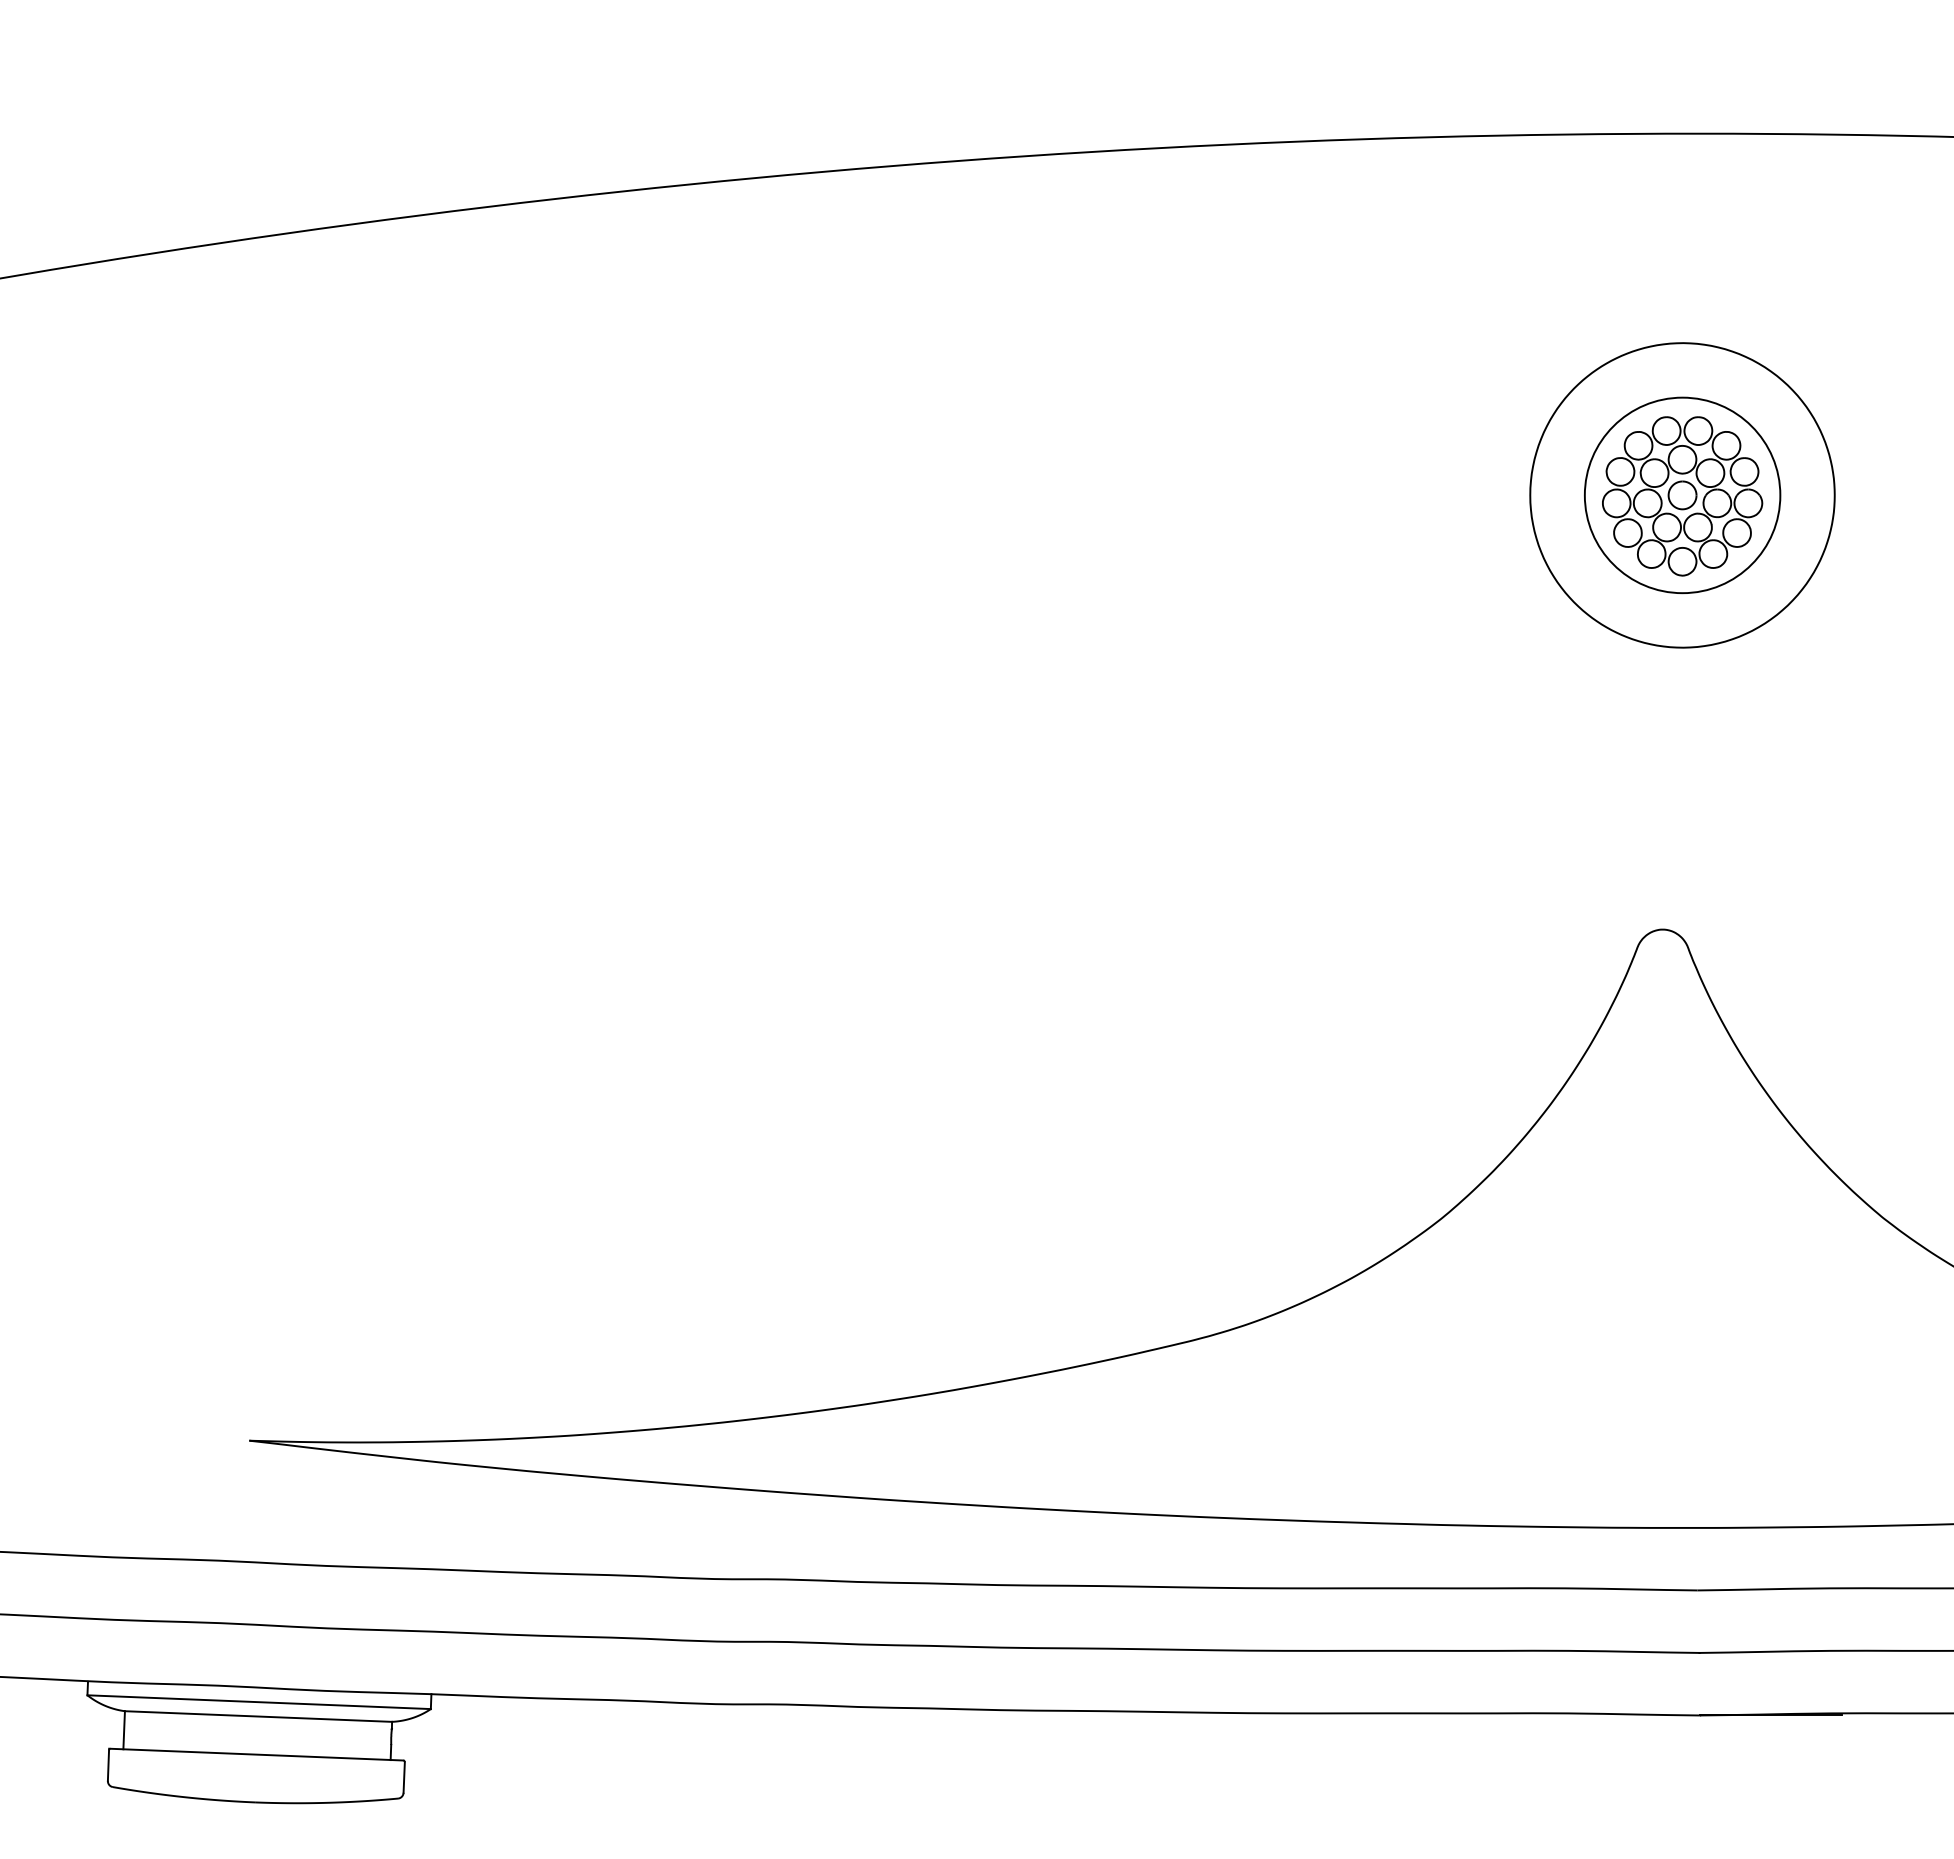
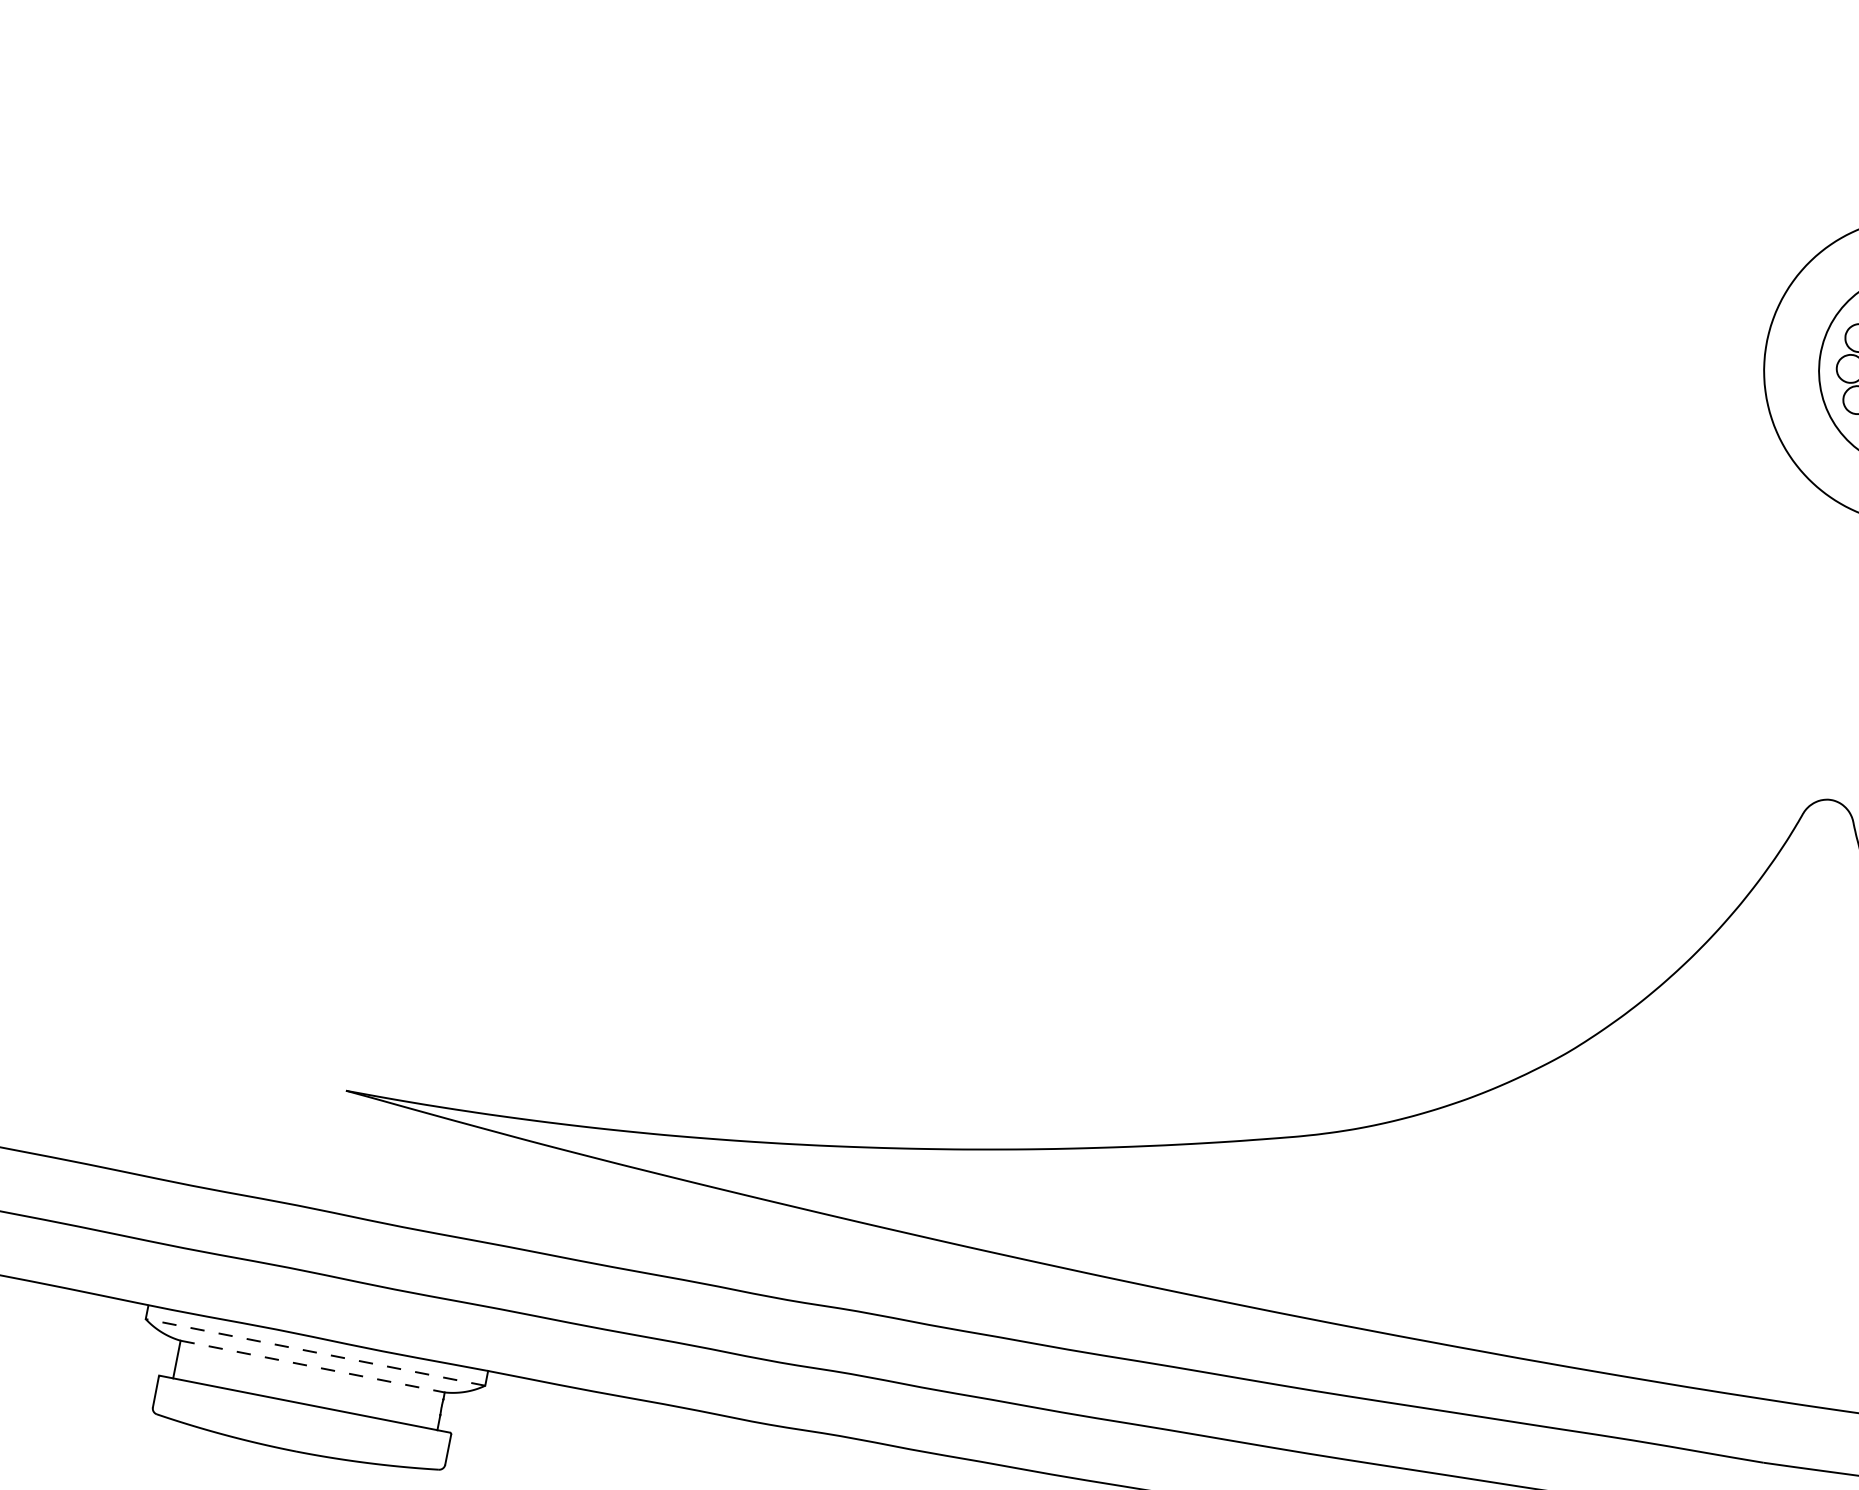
line: (259, 1702) -> (315, 1352), solid -> dashed
line: (258, 1716) -> (312, 1366), solid -> dashed

